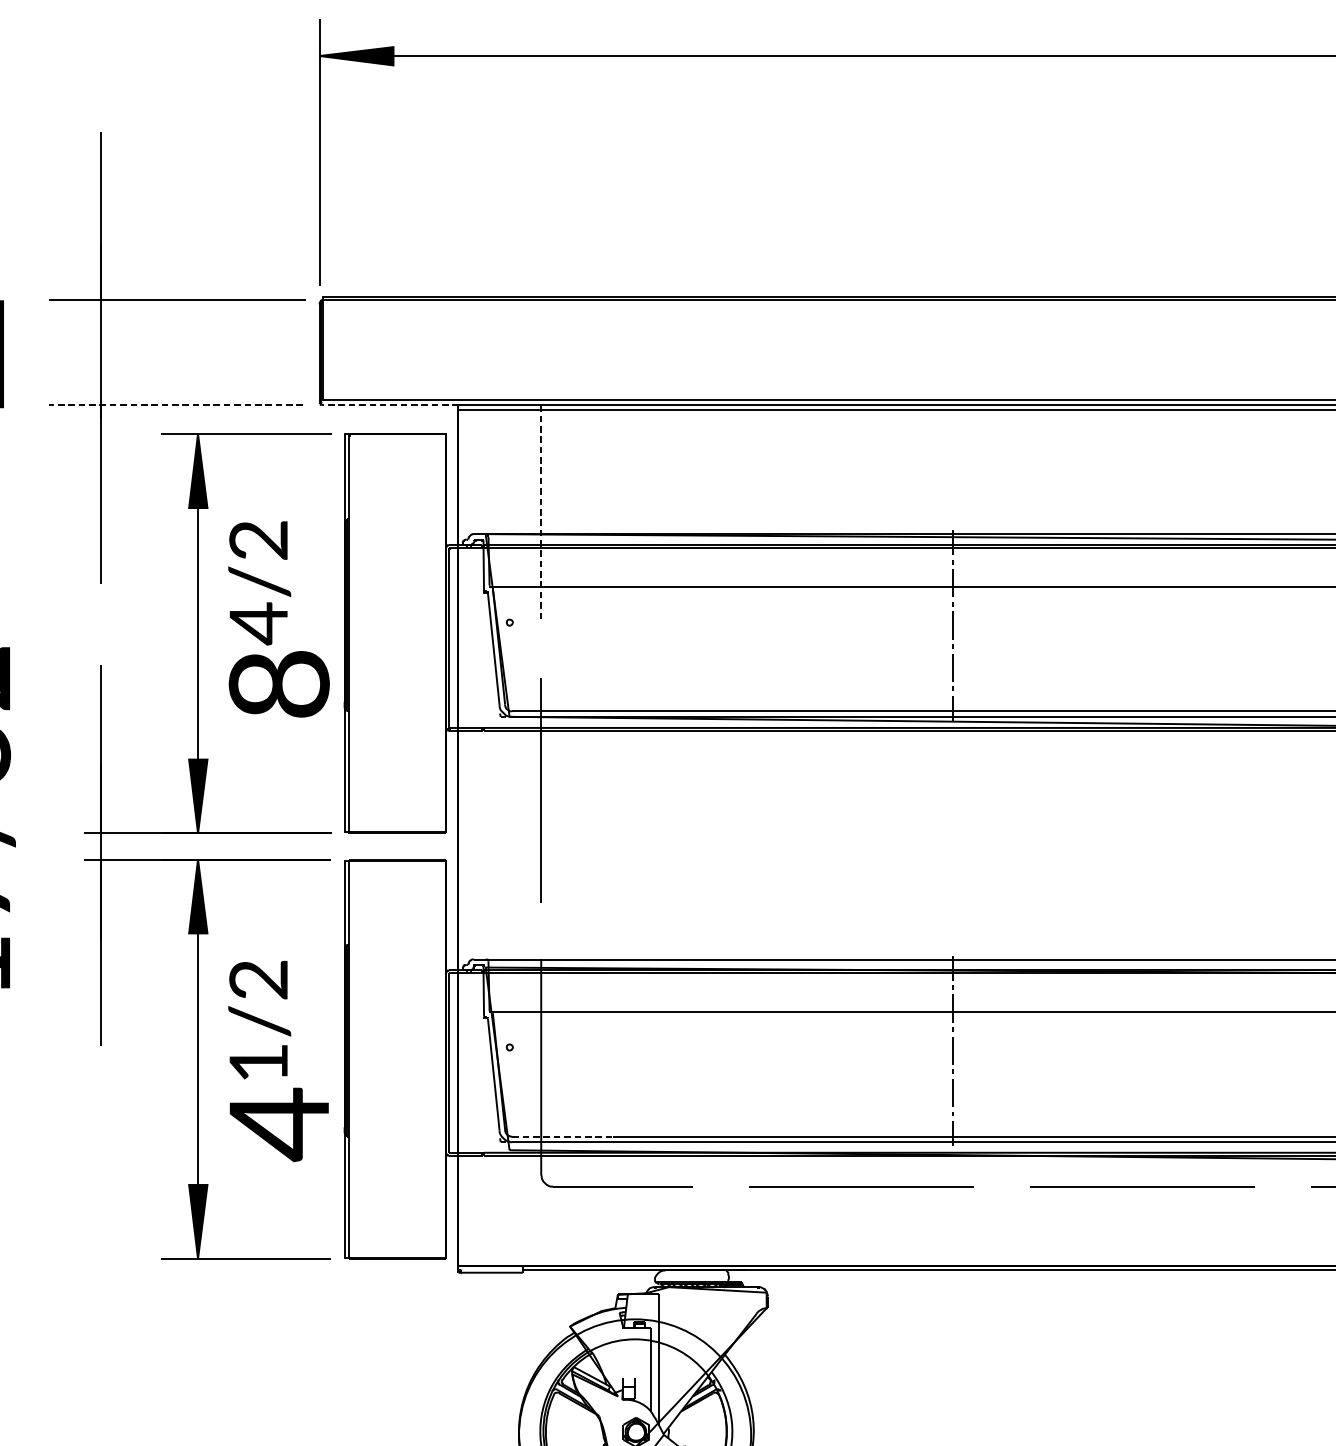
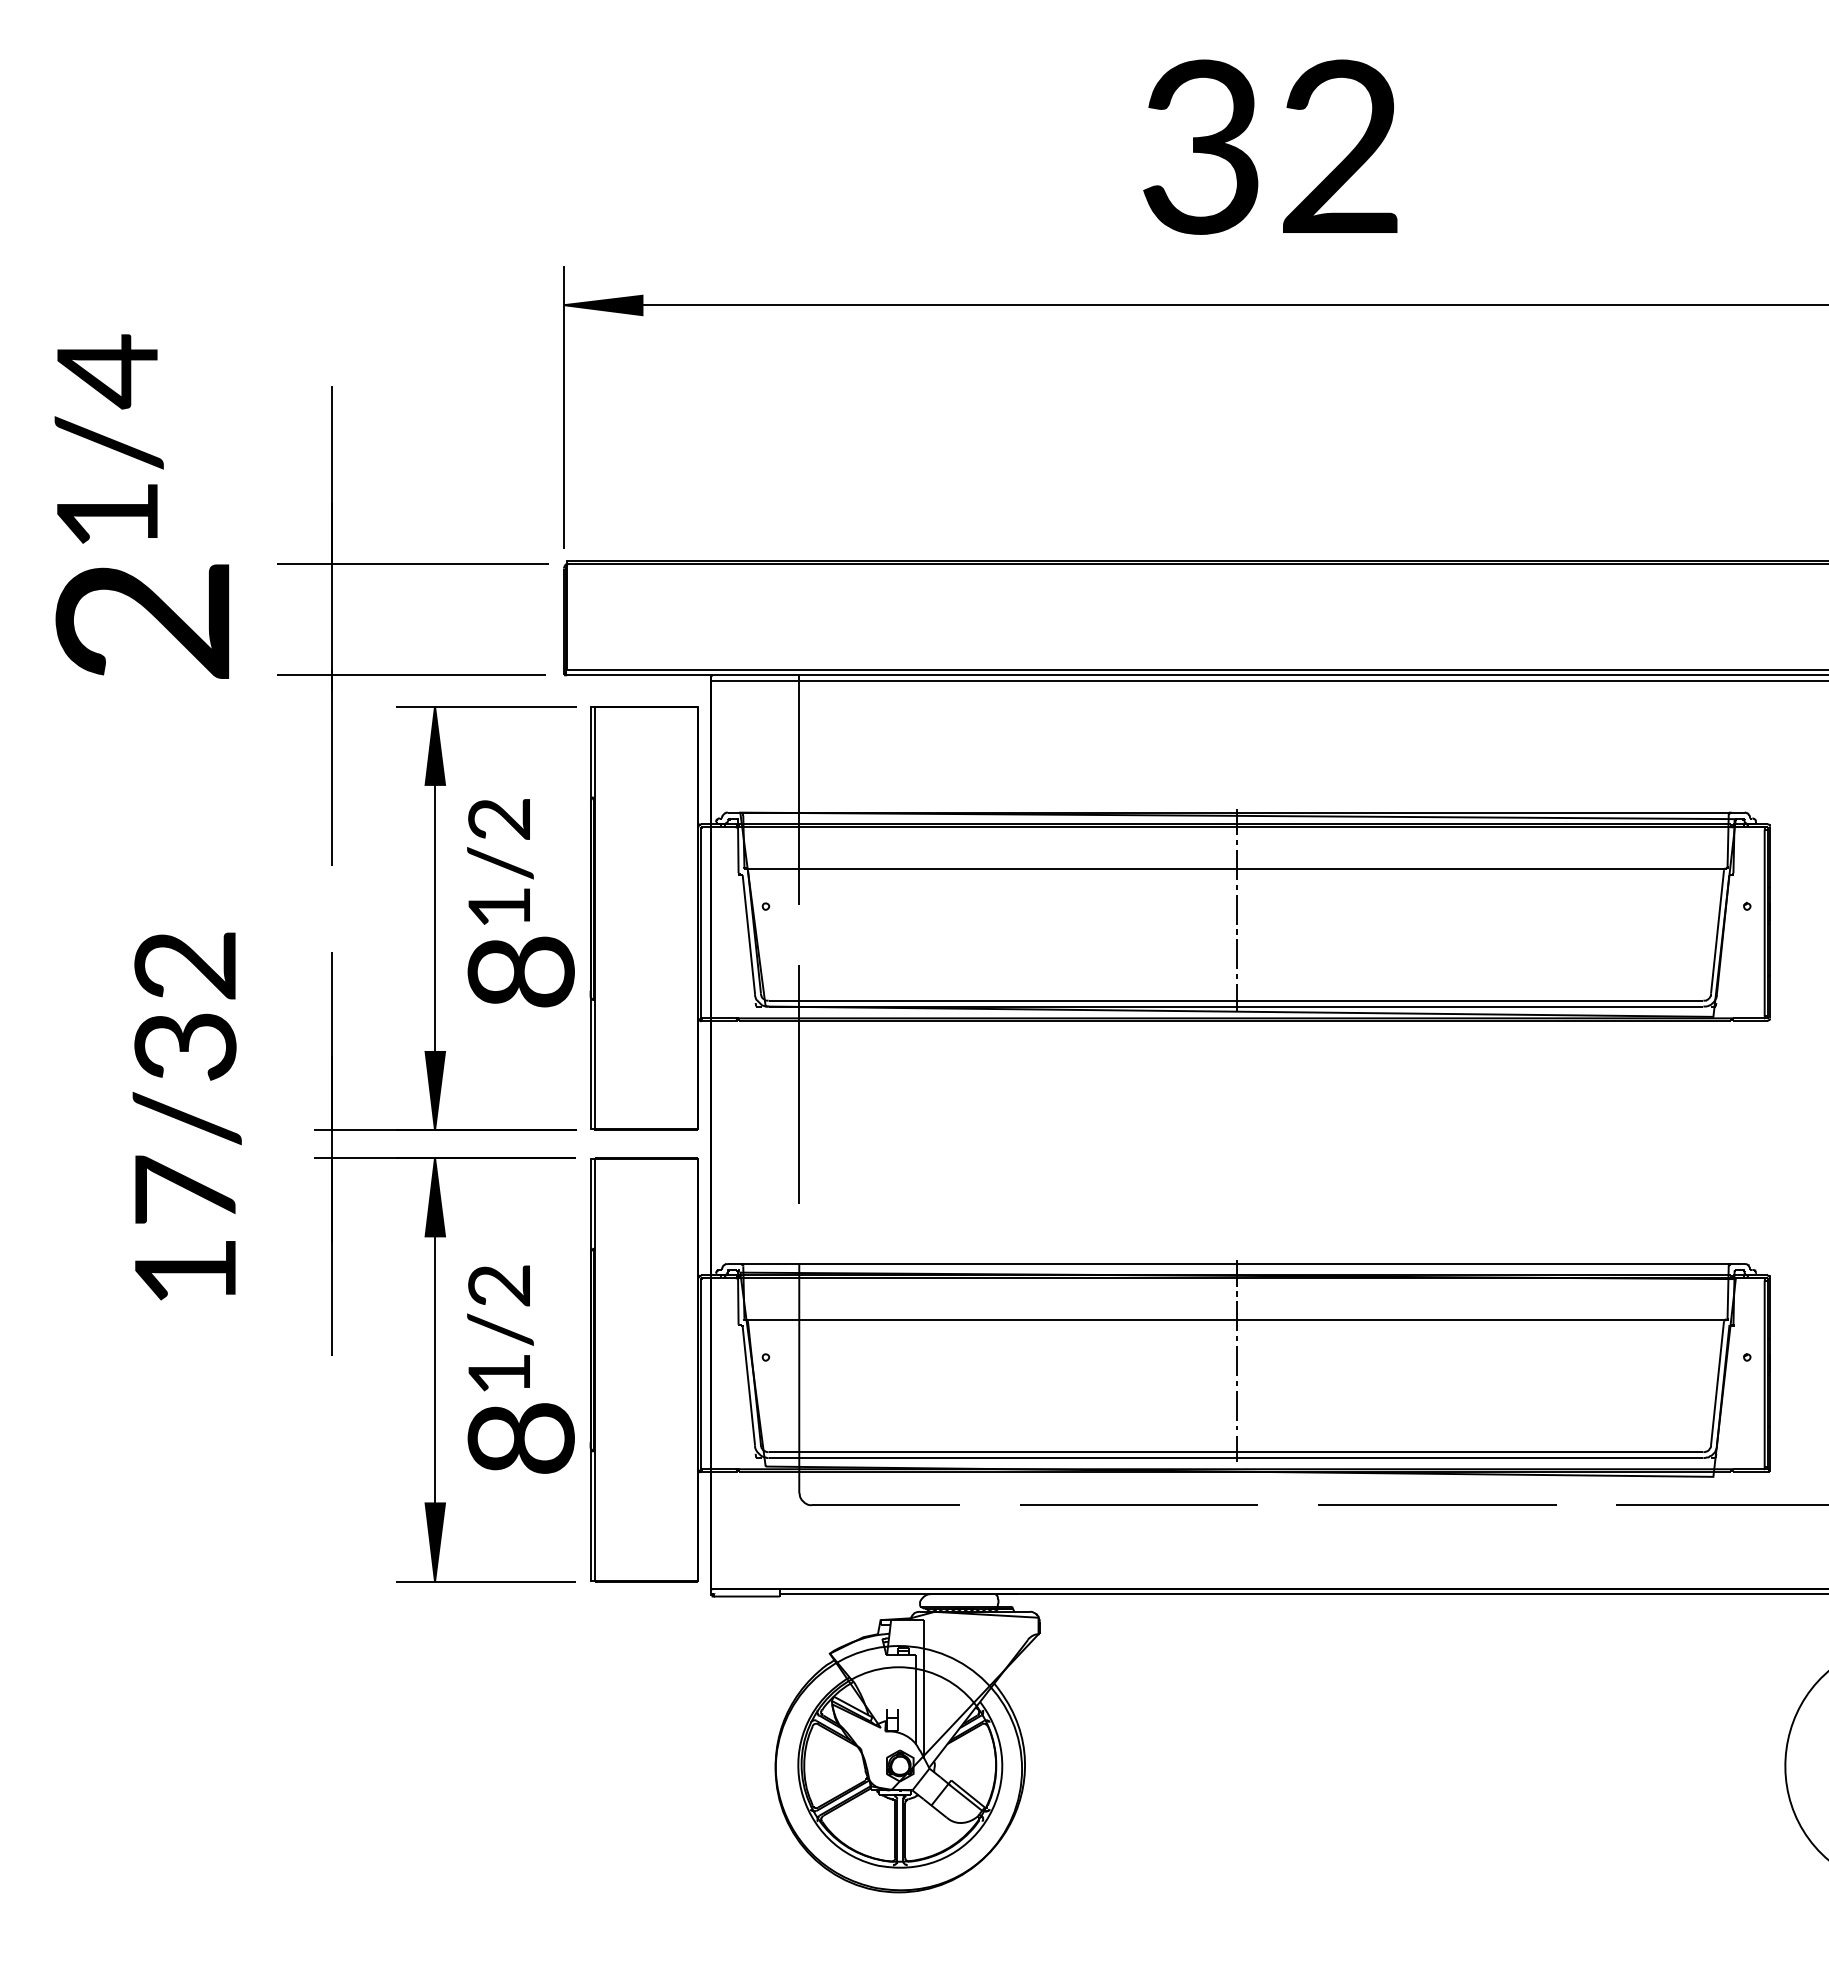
line: (175, 404) -> (411, 675), dashed -> solid
line: (390, 404) -> (639, 675), dashed -> solid
line: (541, 513) -> (799, 790), dashed -> solid
text: (257, 623) -> (498, 907), 4/2 -> 1/2
text: (278, 1124) -> (520, 1439), 4 -> 8
line: (563, 1137) -> (822, 1452), dashed -> solid

